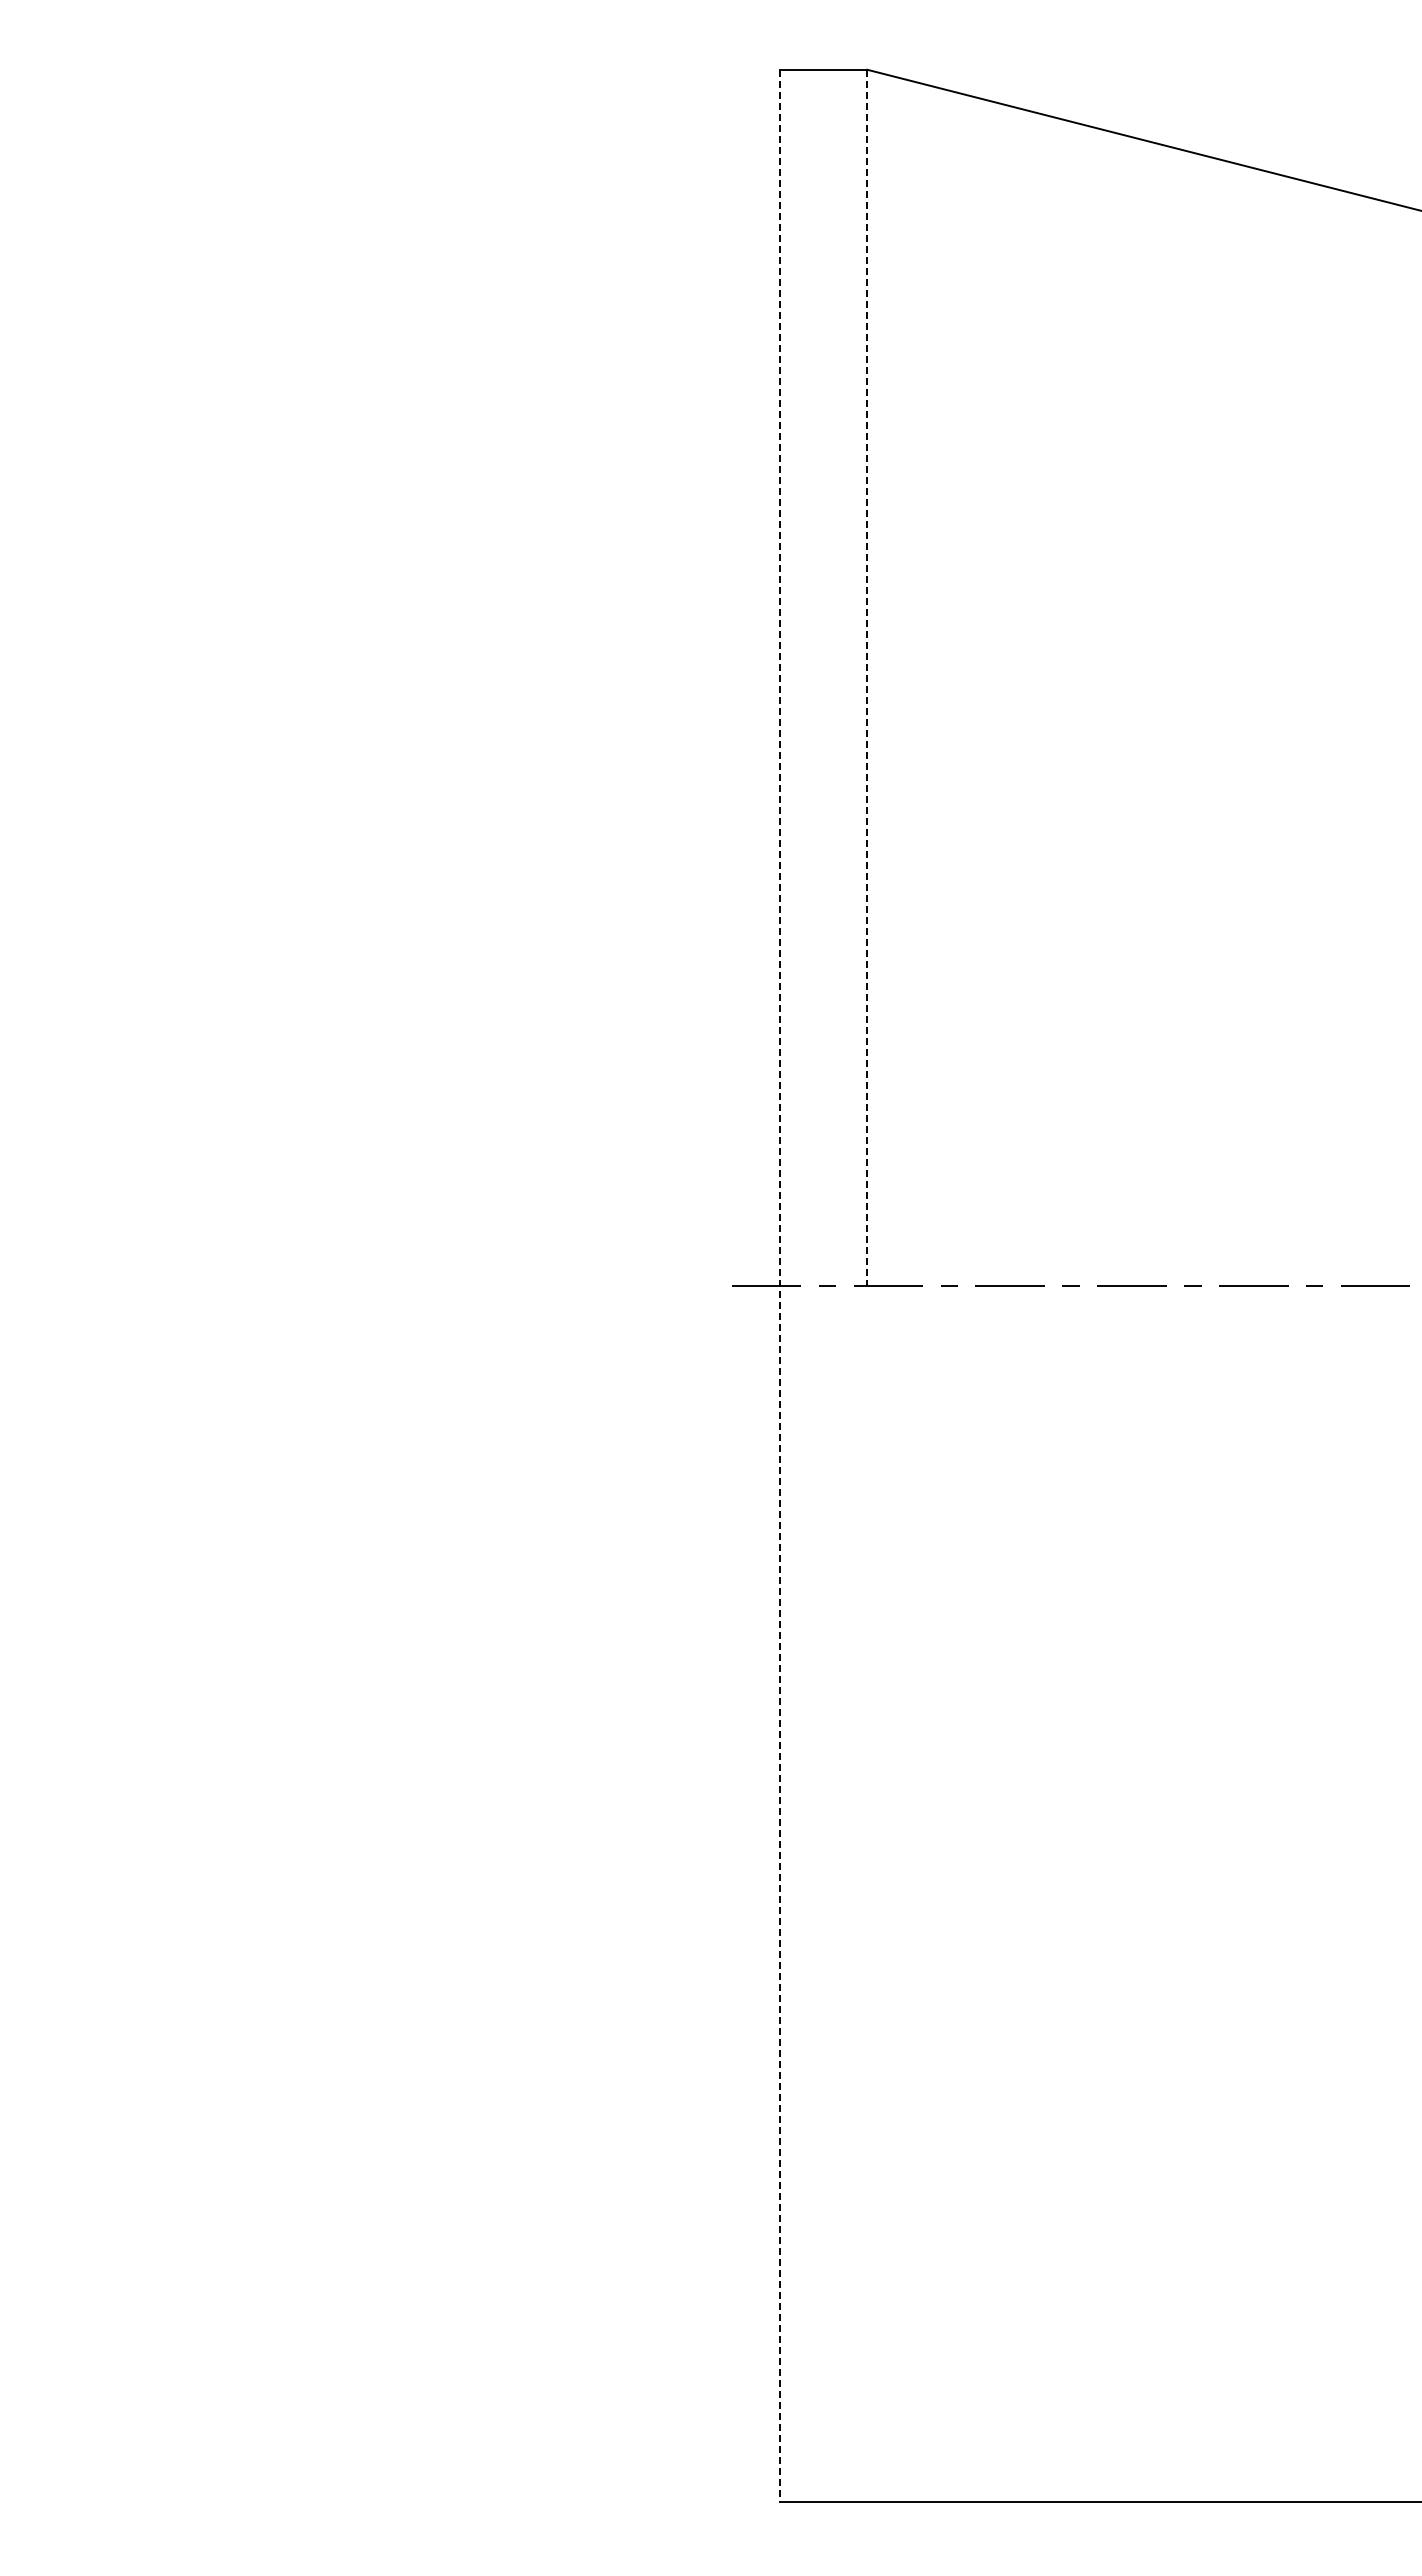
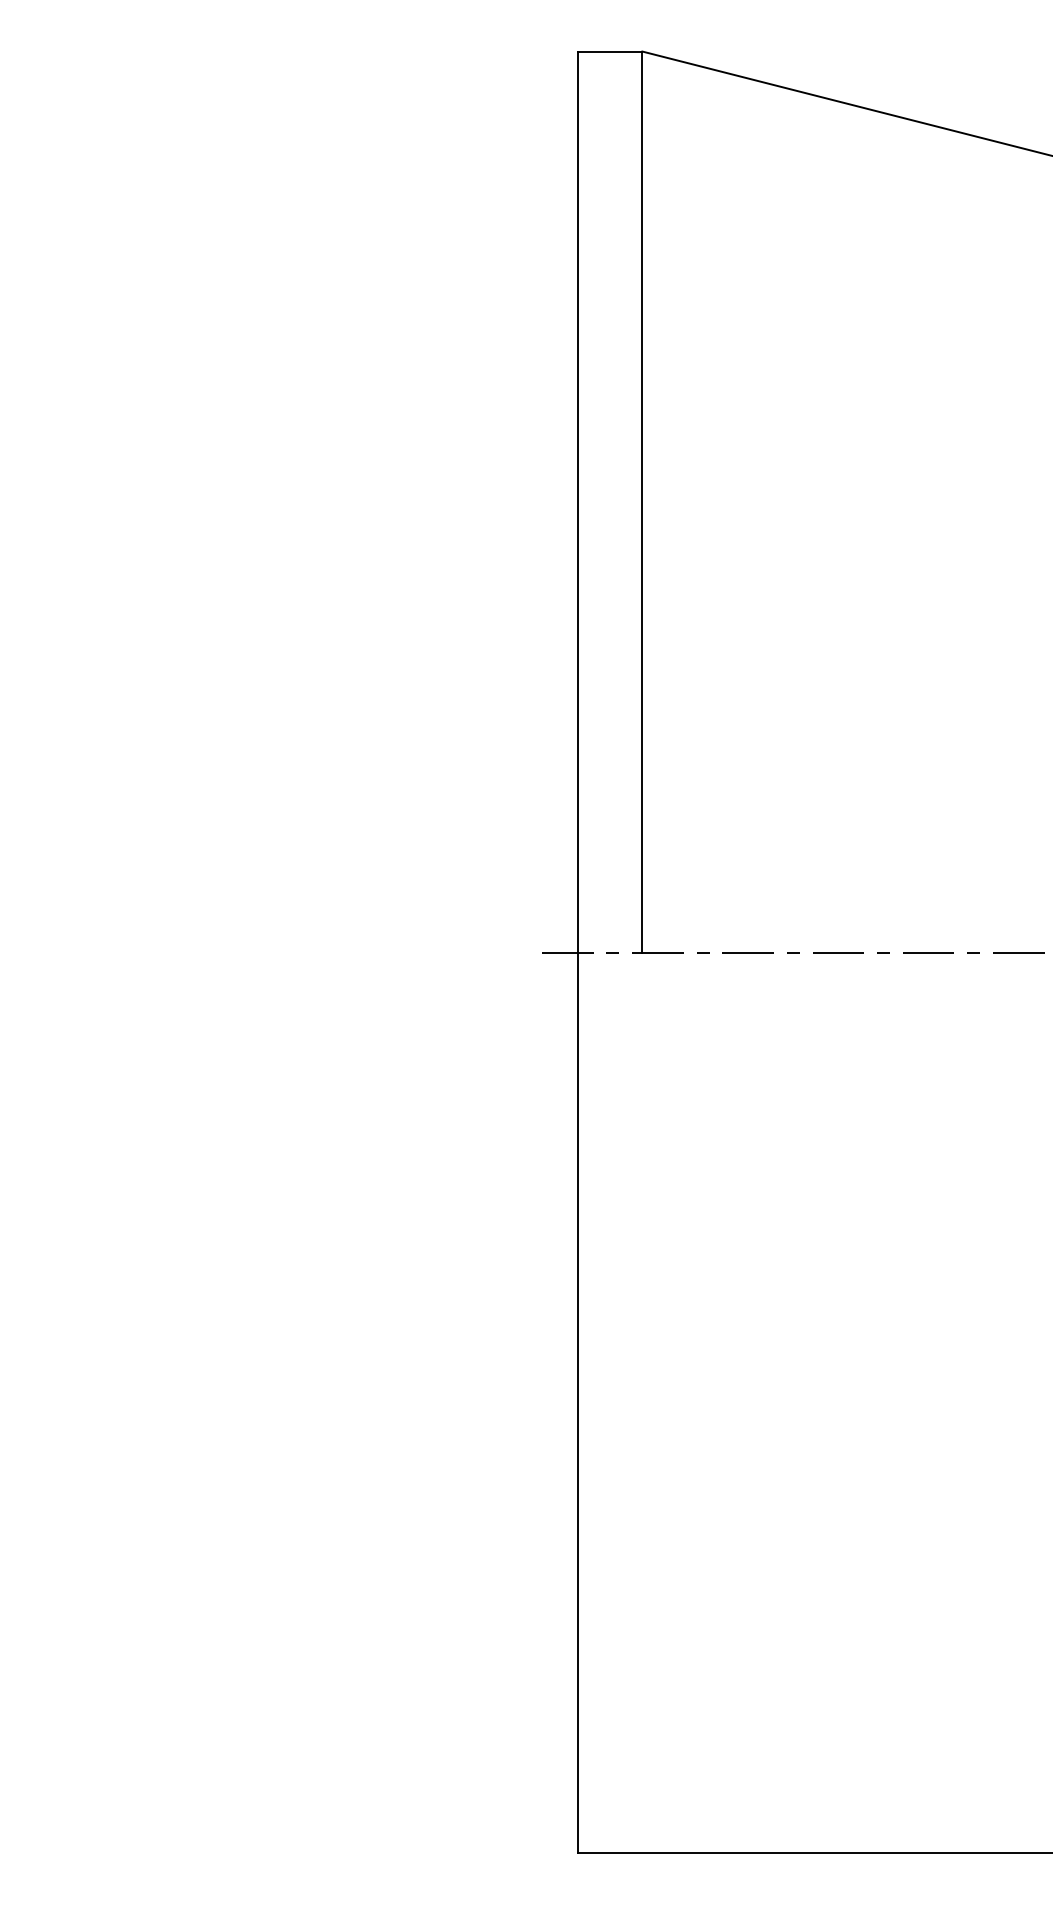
line: (867, 678) -> (642, 502), dashed -> solid
line: (780, 1286) -> (577, 952), dashed -> solid

